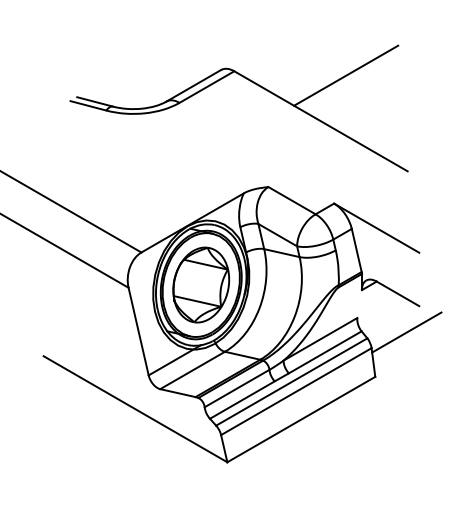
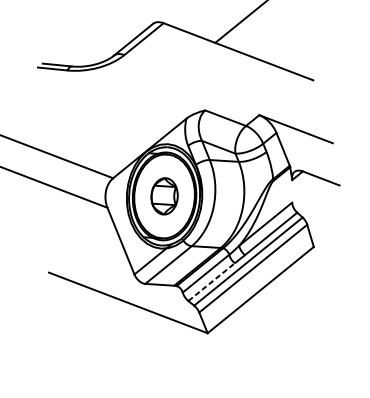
part: (201, 284) -> (164, 195), size x0.6
line: (406, 332) -> (332, 207), removed
line: (242, 399) -> (211, 281), solid -> dashed

